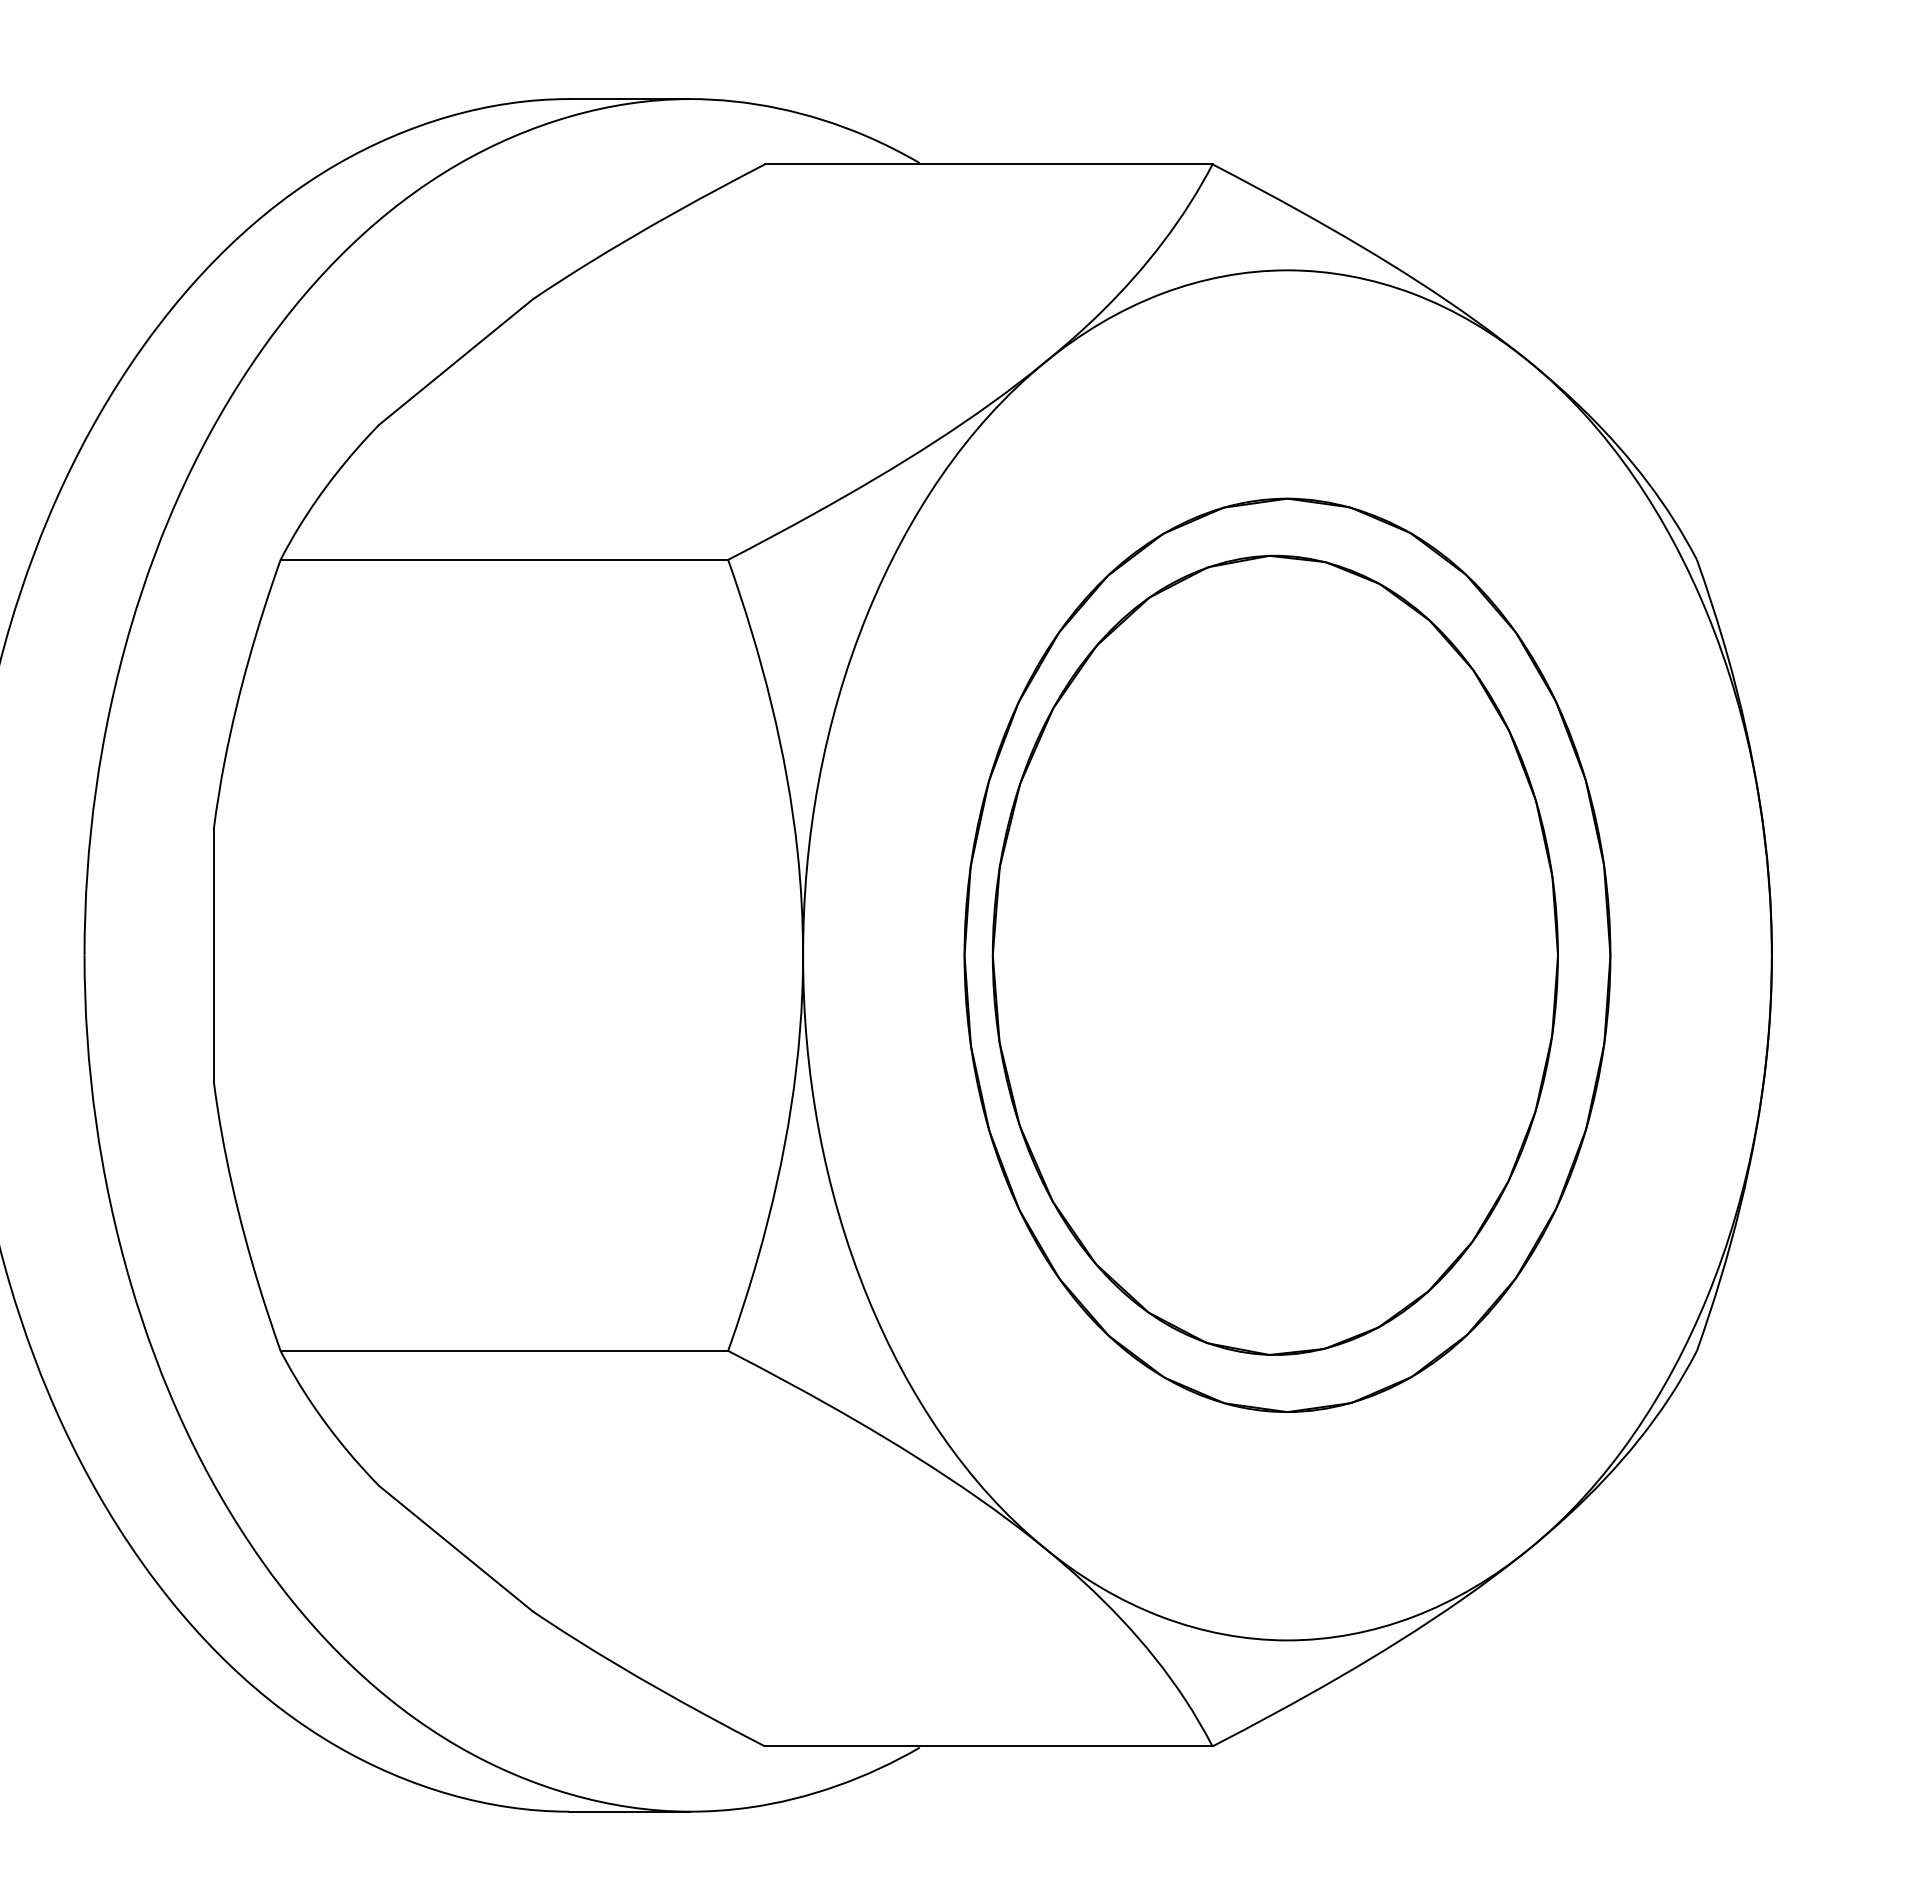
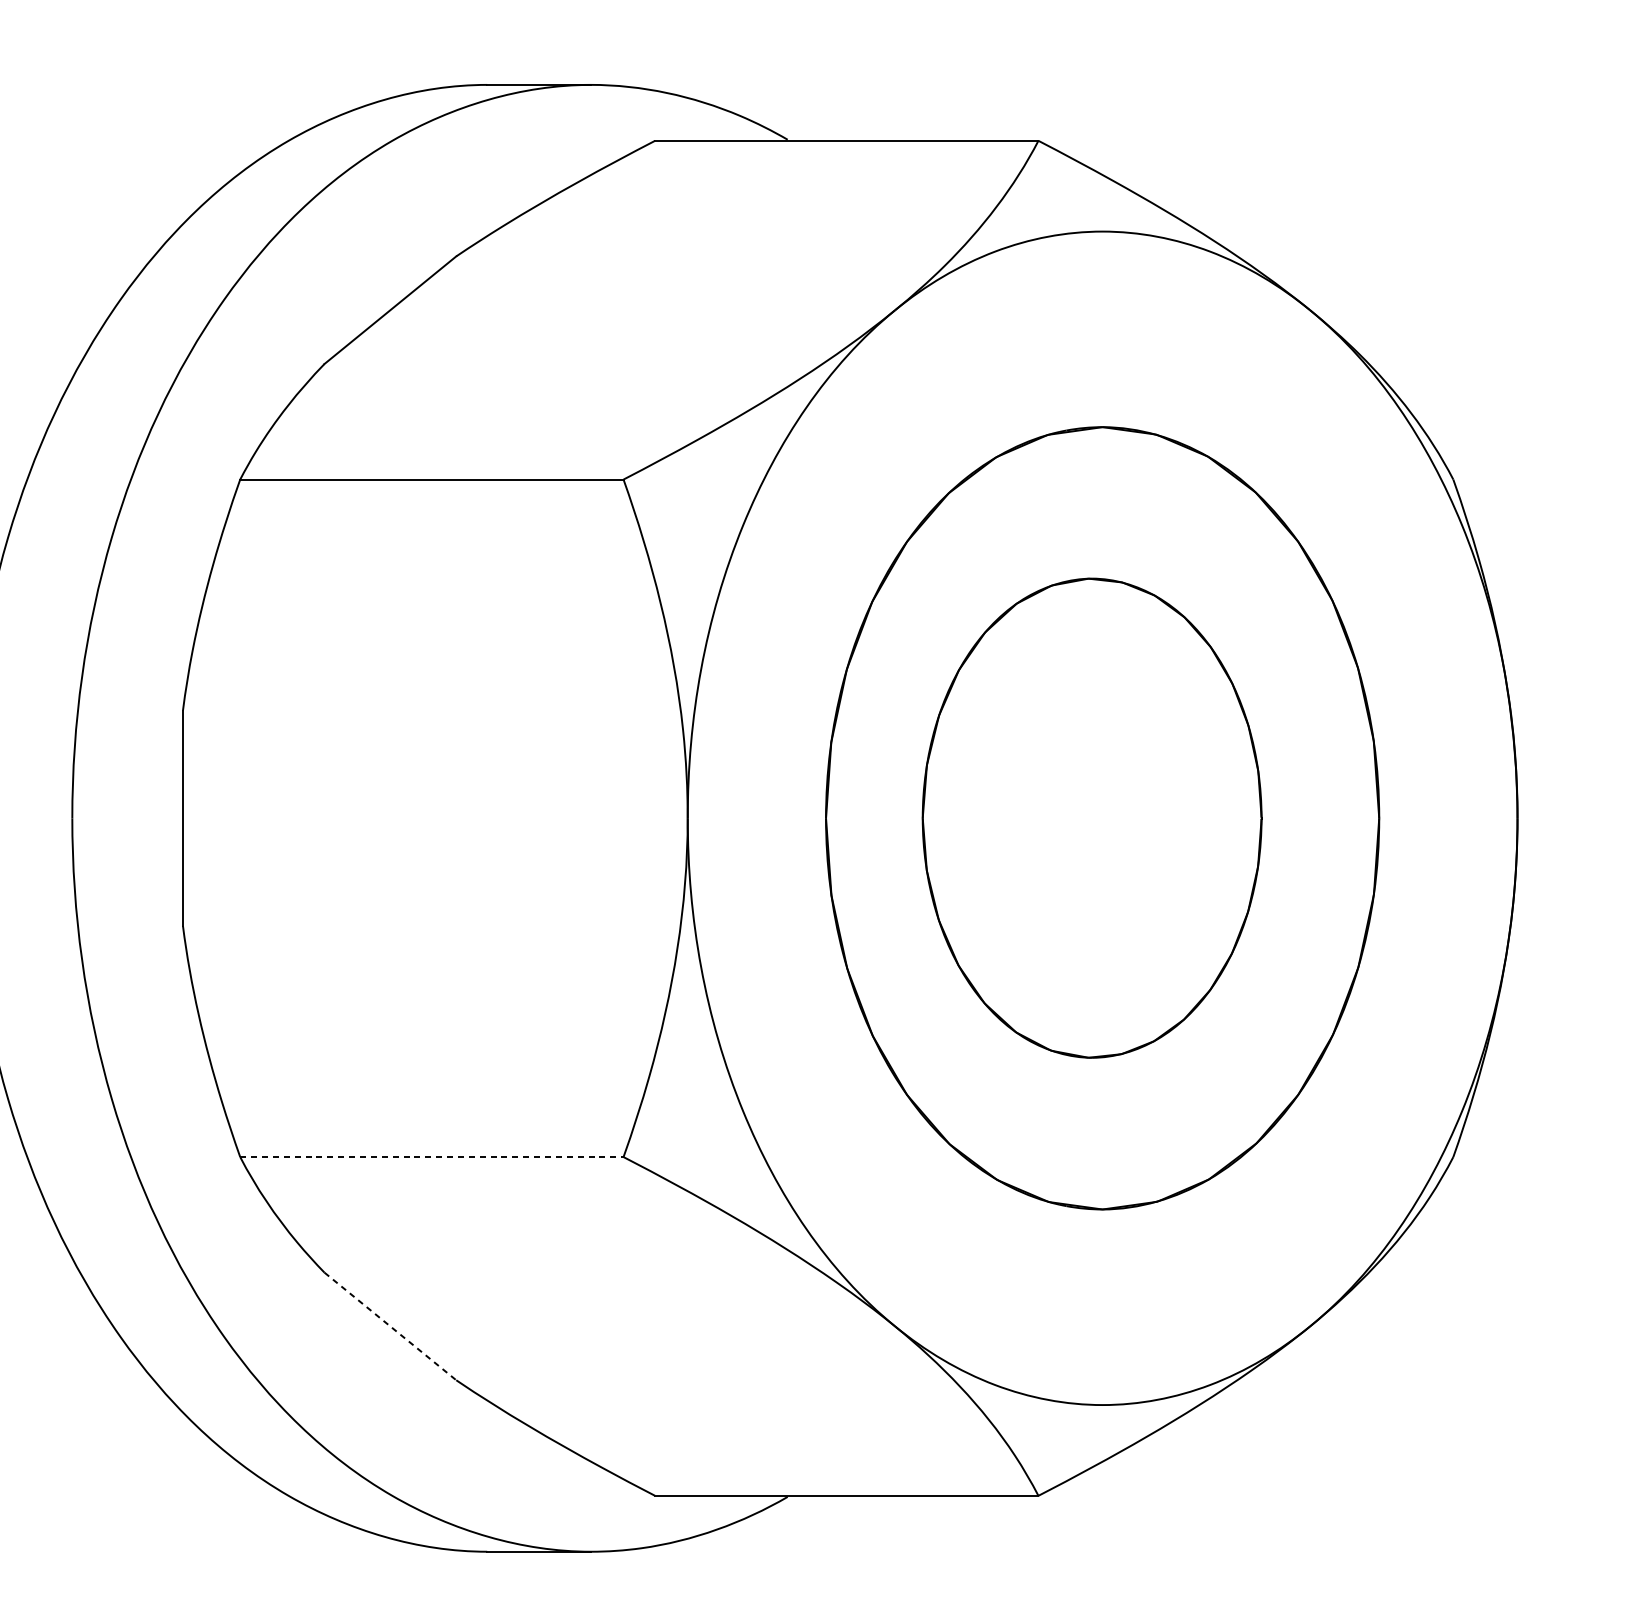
part: (1274, 954) -> (1091, 817), size x0.7
line: (504, 1350) -> (432, 1156), solid -> dashed
line: (456, 1548) -> (390, 1326), solid -> dashed

